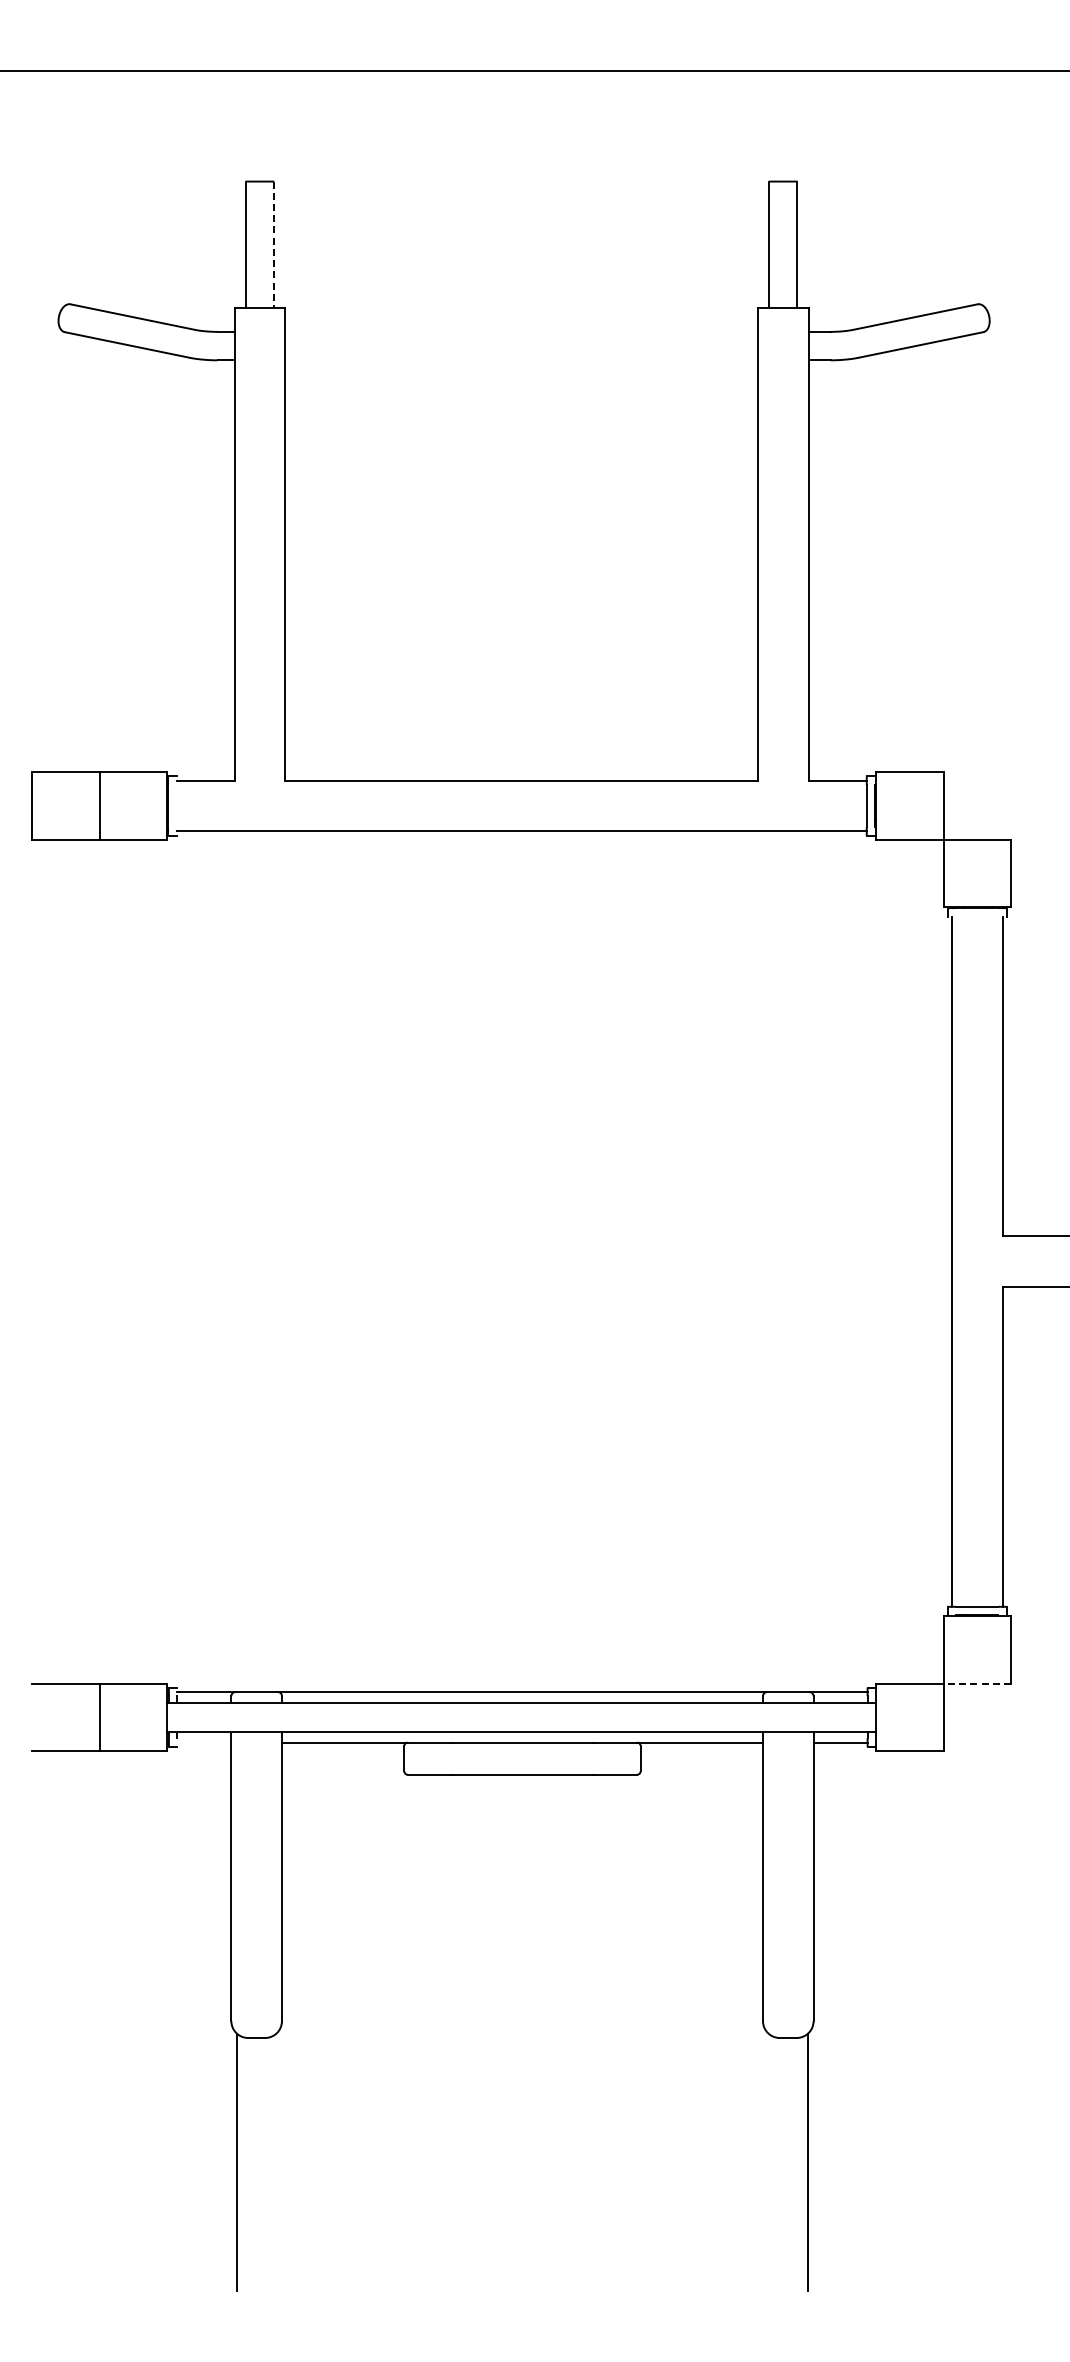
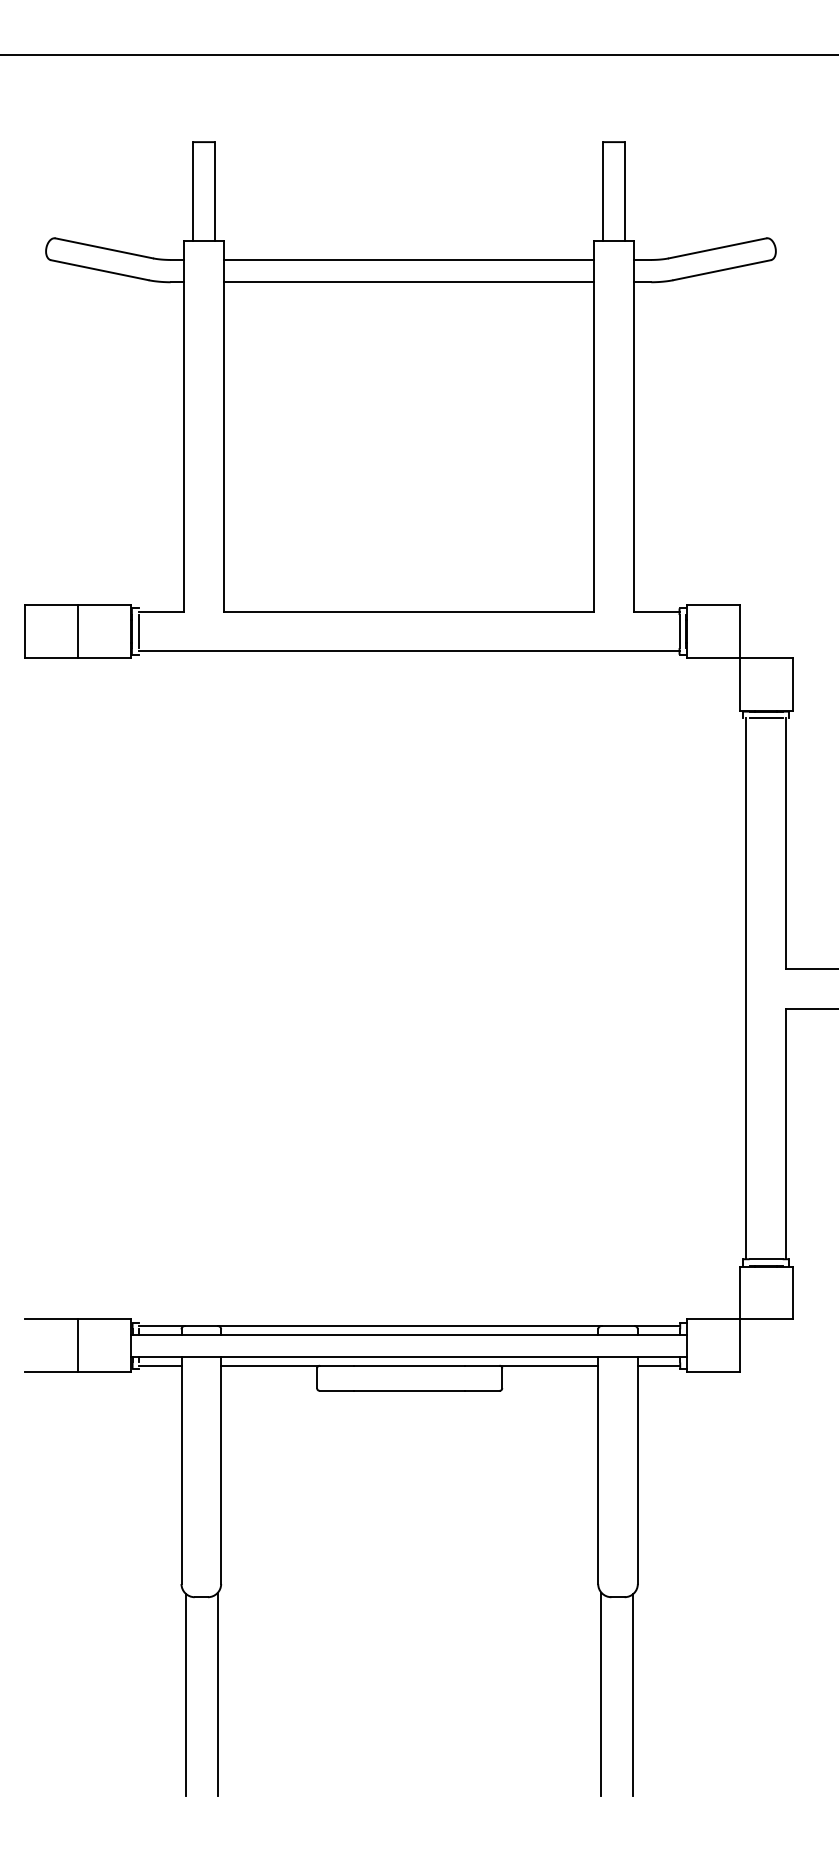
line: (274, 245) -> (215, 192), dashed -> solid
line: (521, 331) -> (408, 259), added
line: (521, 360) -> (408, 282), added
line: (176, 805) -> (138, 631), added
line: (977, 916) -> (766, 718), added
line: (977, 1683) -> (766, 1319), dashed -> solid
line: (204, 1742) -> (160, 1365), added
line: (277, 2161) -> (217, 1694), added
line: (767, 2161) -> (601, 1694), added

